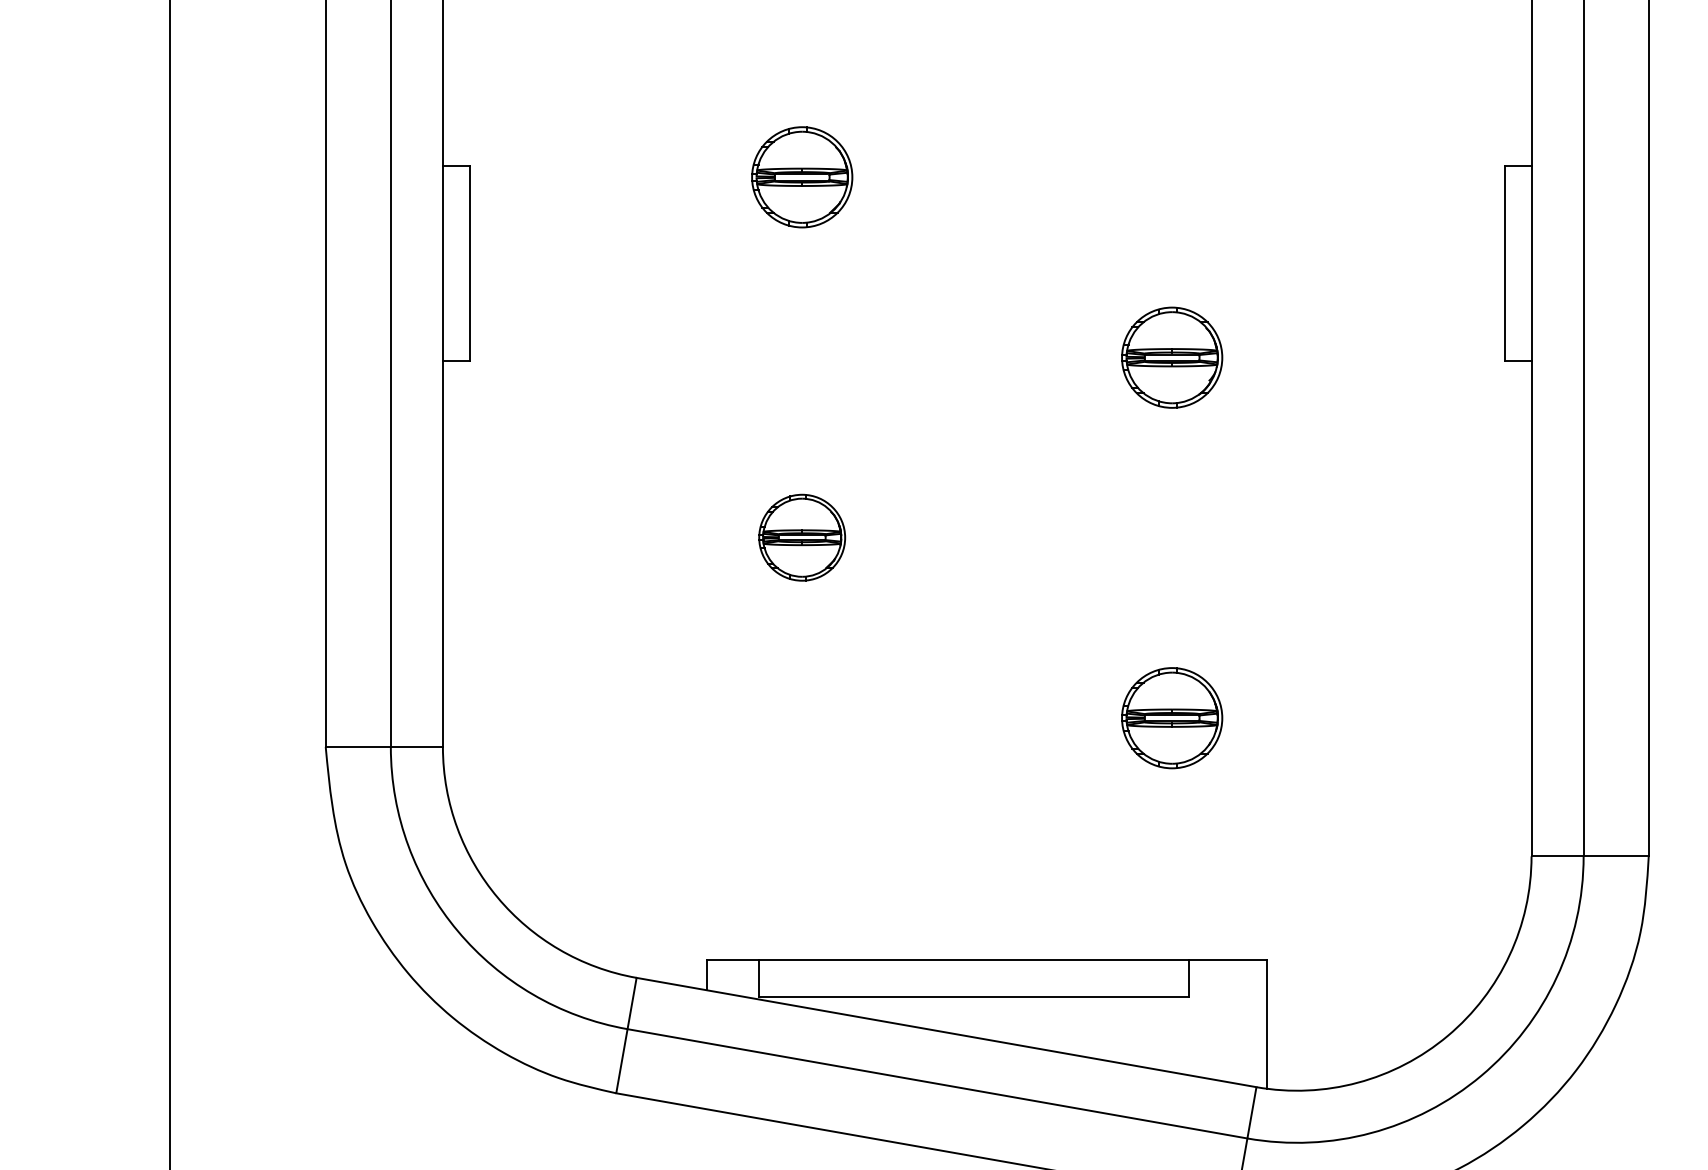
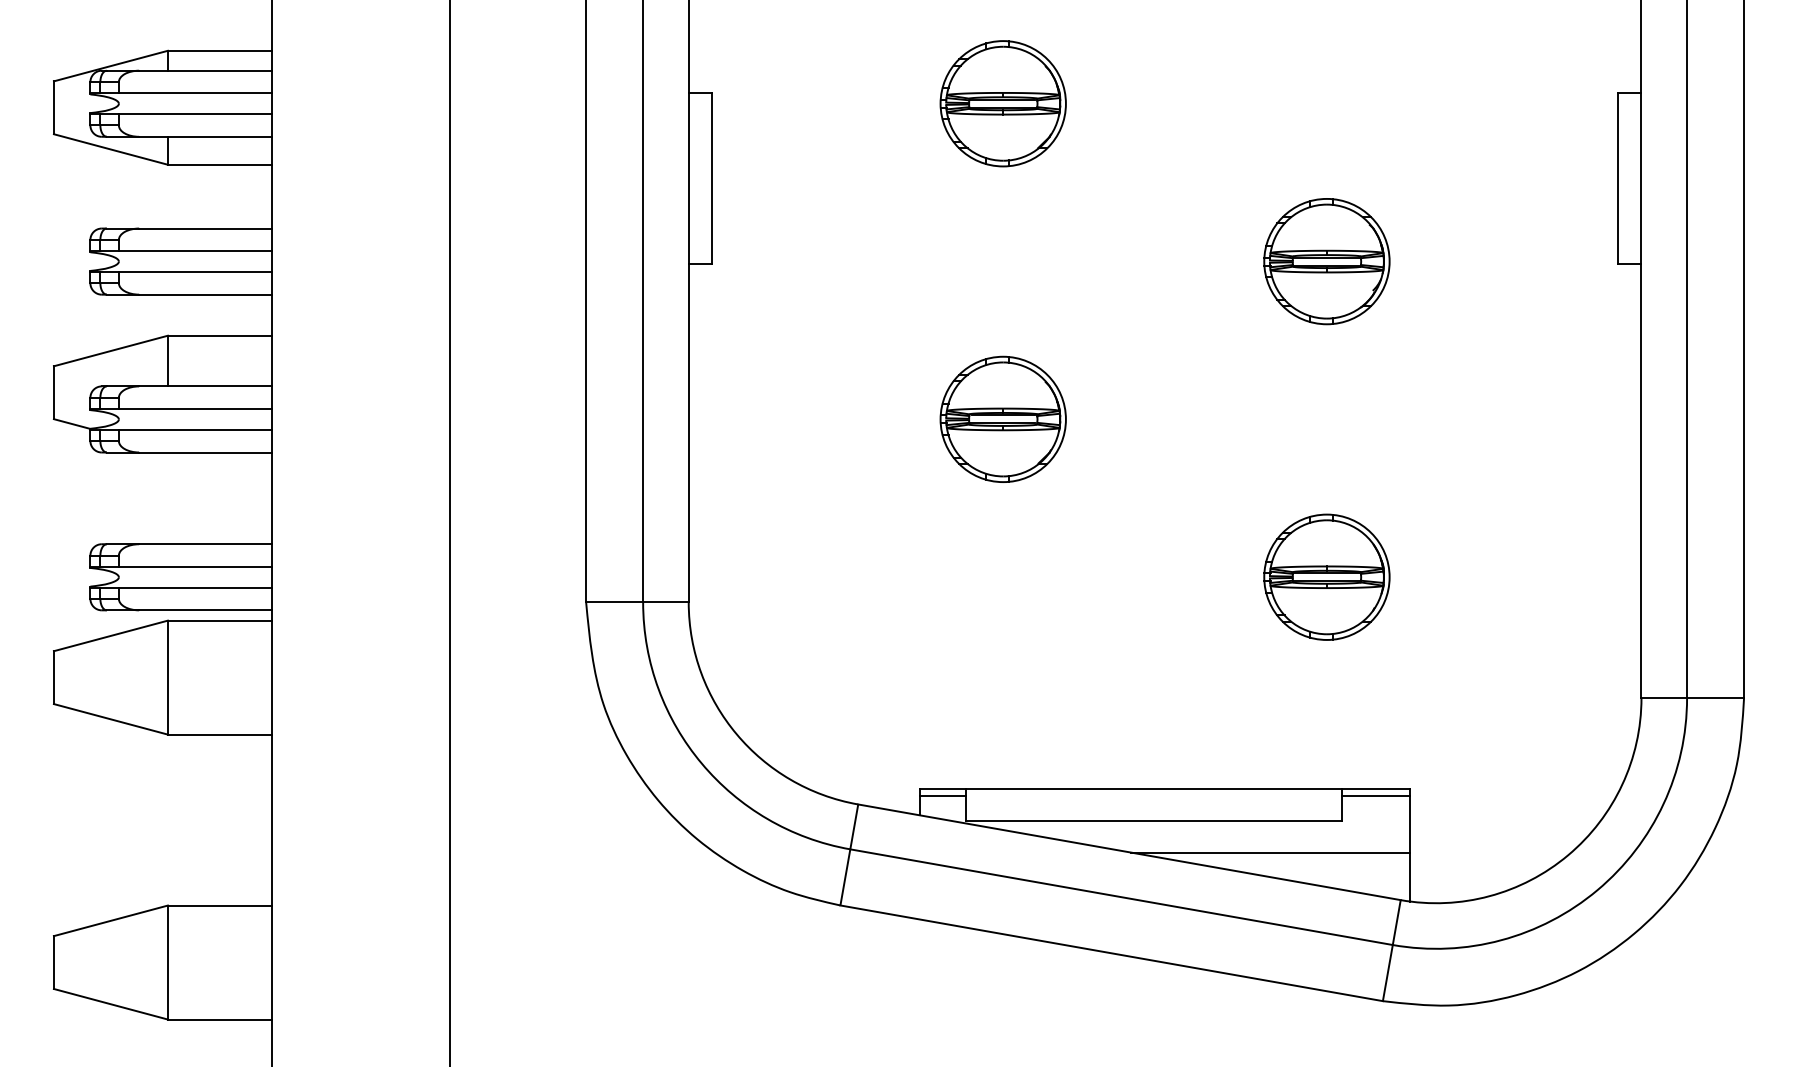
part: (801, 176) -> (1002, 103), size x1.43
part: (1171, 357) -> (1326, 261), size x1.43
part: (801, 536) -> (1002, 418), size x1.67
part: (1171, 717) -> (1326, 576), size x1.43
line: (732, 967) -> (942, 795), added
line: (1227, 967) -> (1375, 795), added
line: (1107, 1032) -> (1270, 852), added

